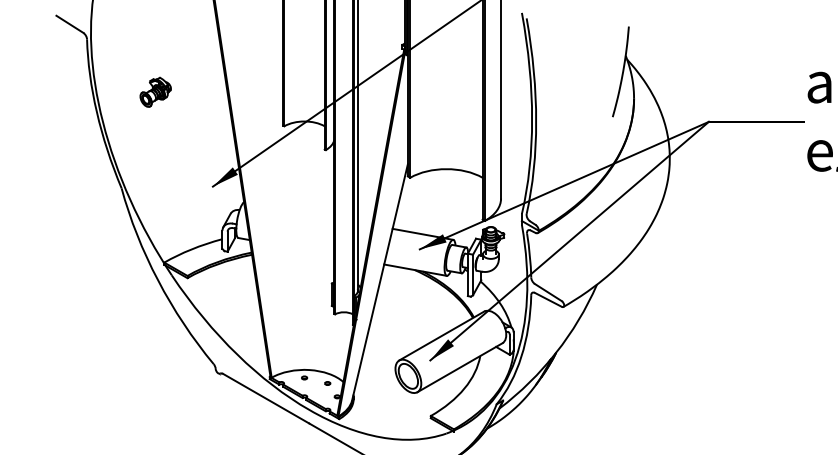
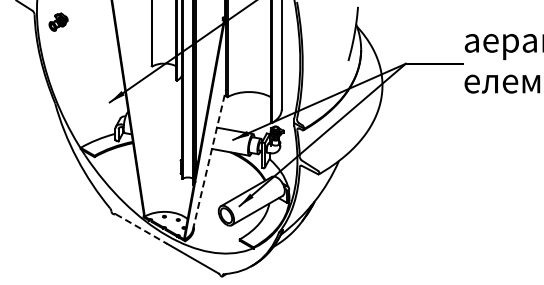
part: (155, 91) -> (58, 21), moved
line: (380, 282) -> (209, 159), solid -> dashed
line: (266, 399) -> (141, 229), solid -> dashed

